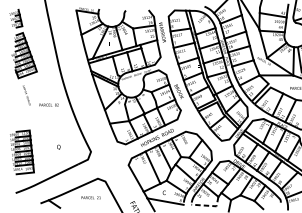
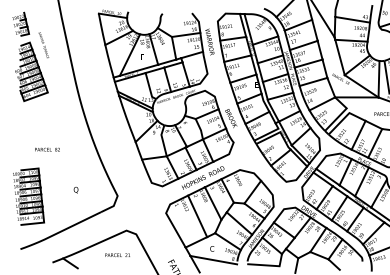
text: (26, 95) -> (43, 45), moved
text: (49, 104) -> (47, 149), moved
line: (208, 205) -> (269, 265), dashed -> solid

